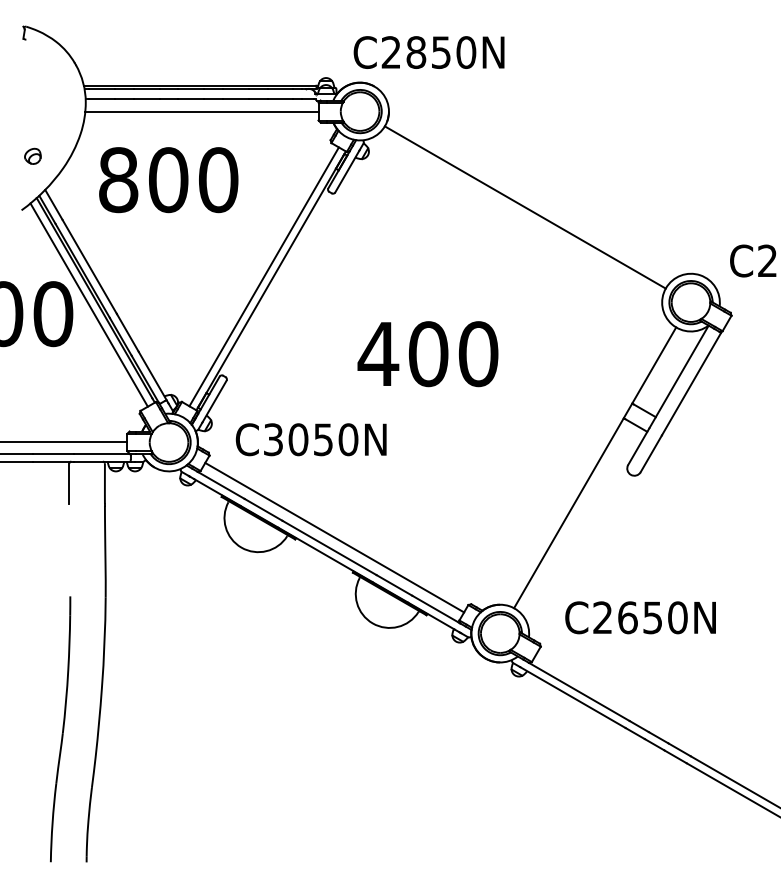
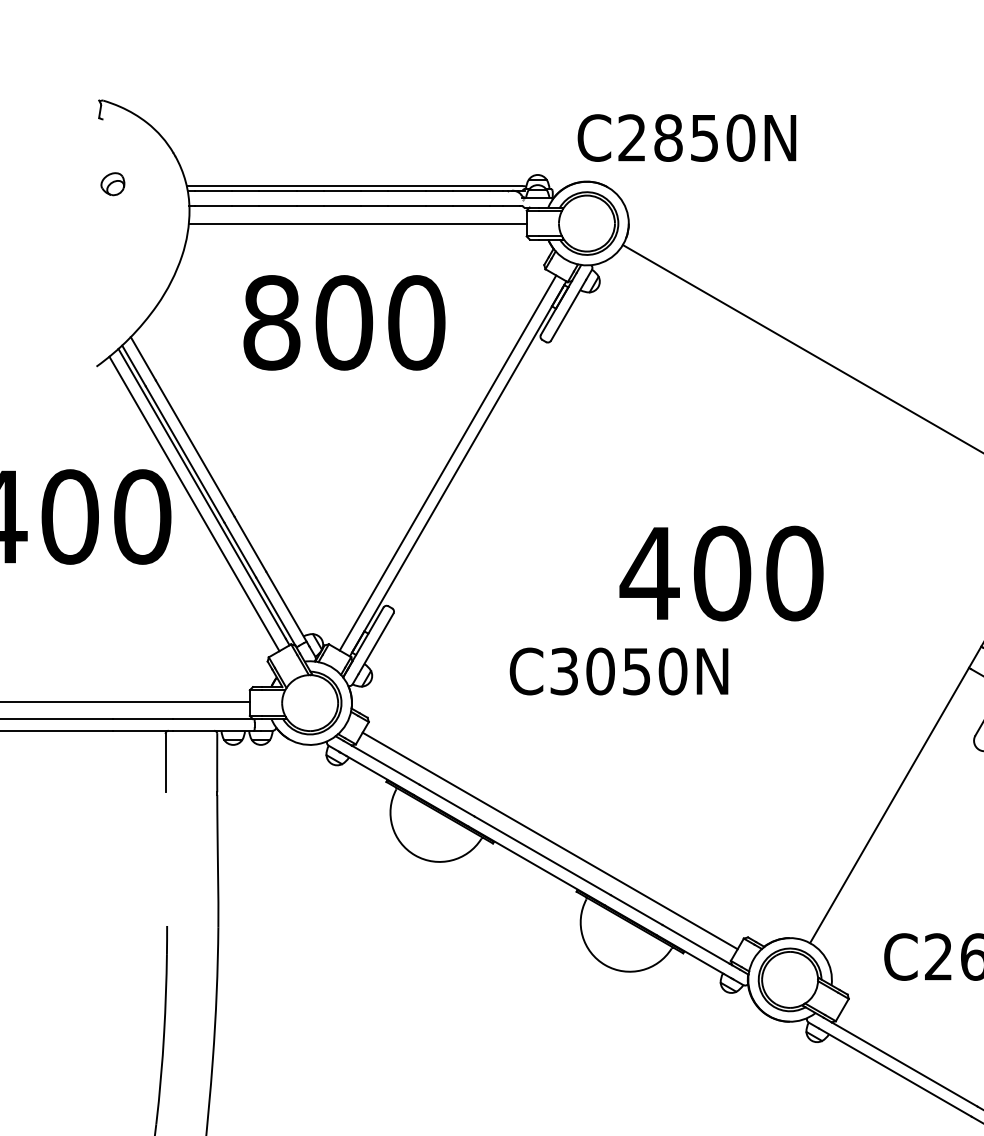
part: (32, 155) -> (112, 182), moved
text: (168, 180) -> (344, 323), moved
text: (427, 354) -> (720, 574), moved
text: (310, 439) -> (617, 671), moved

